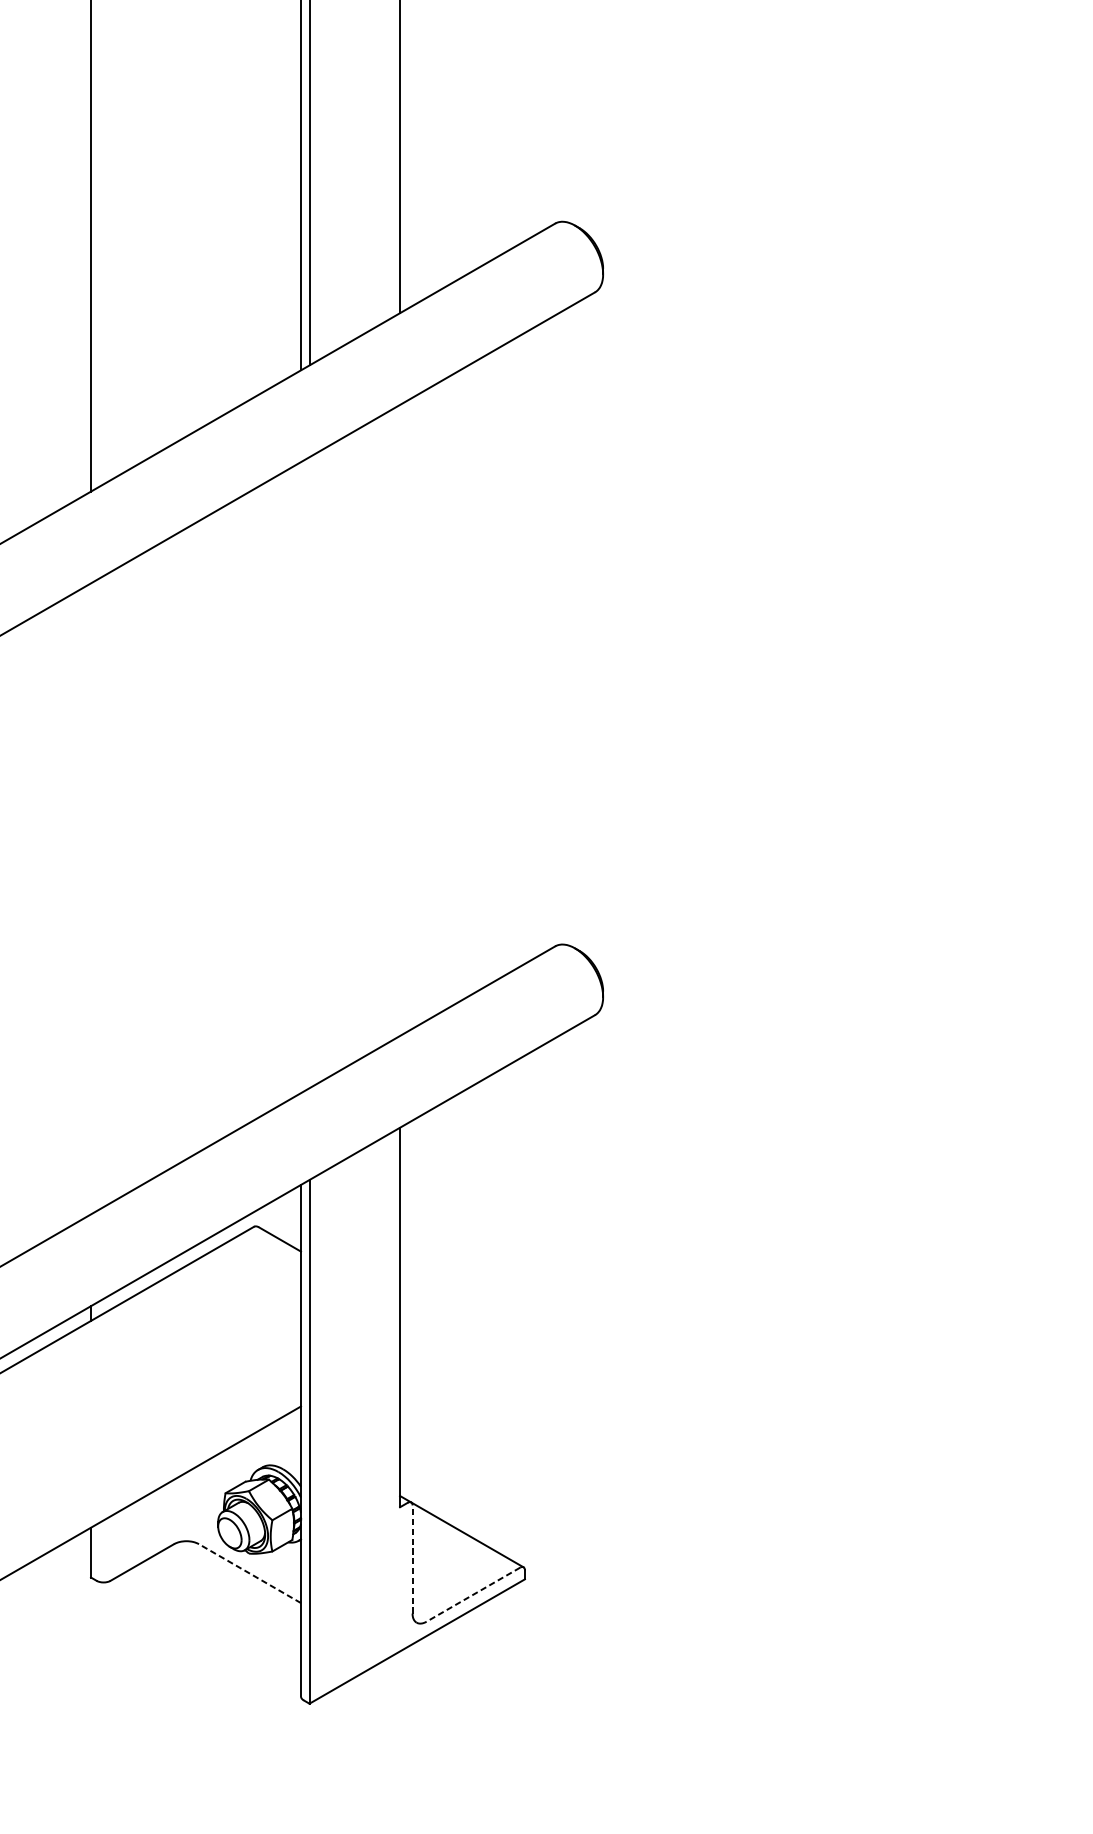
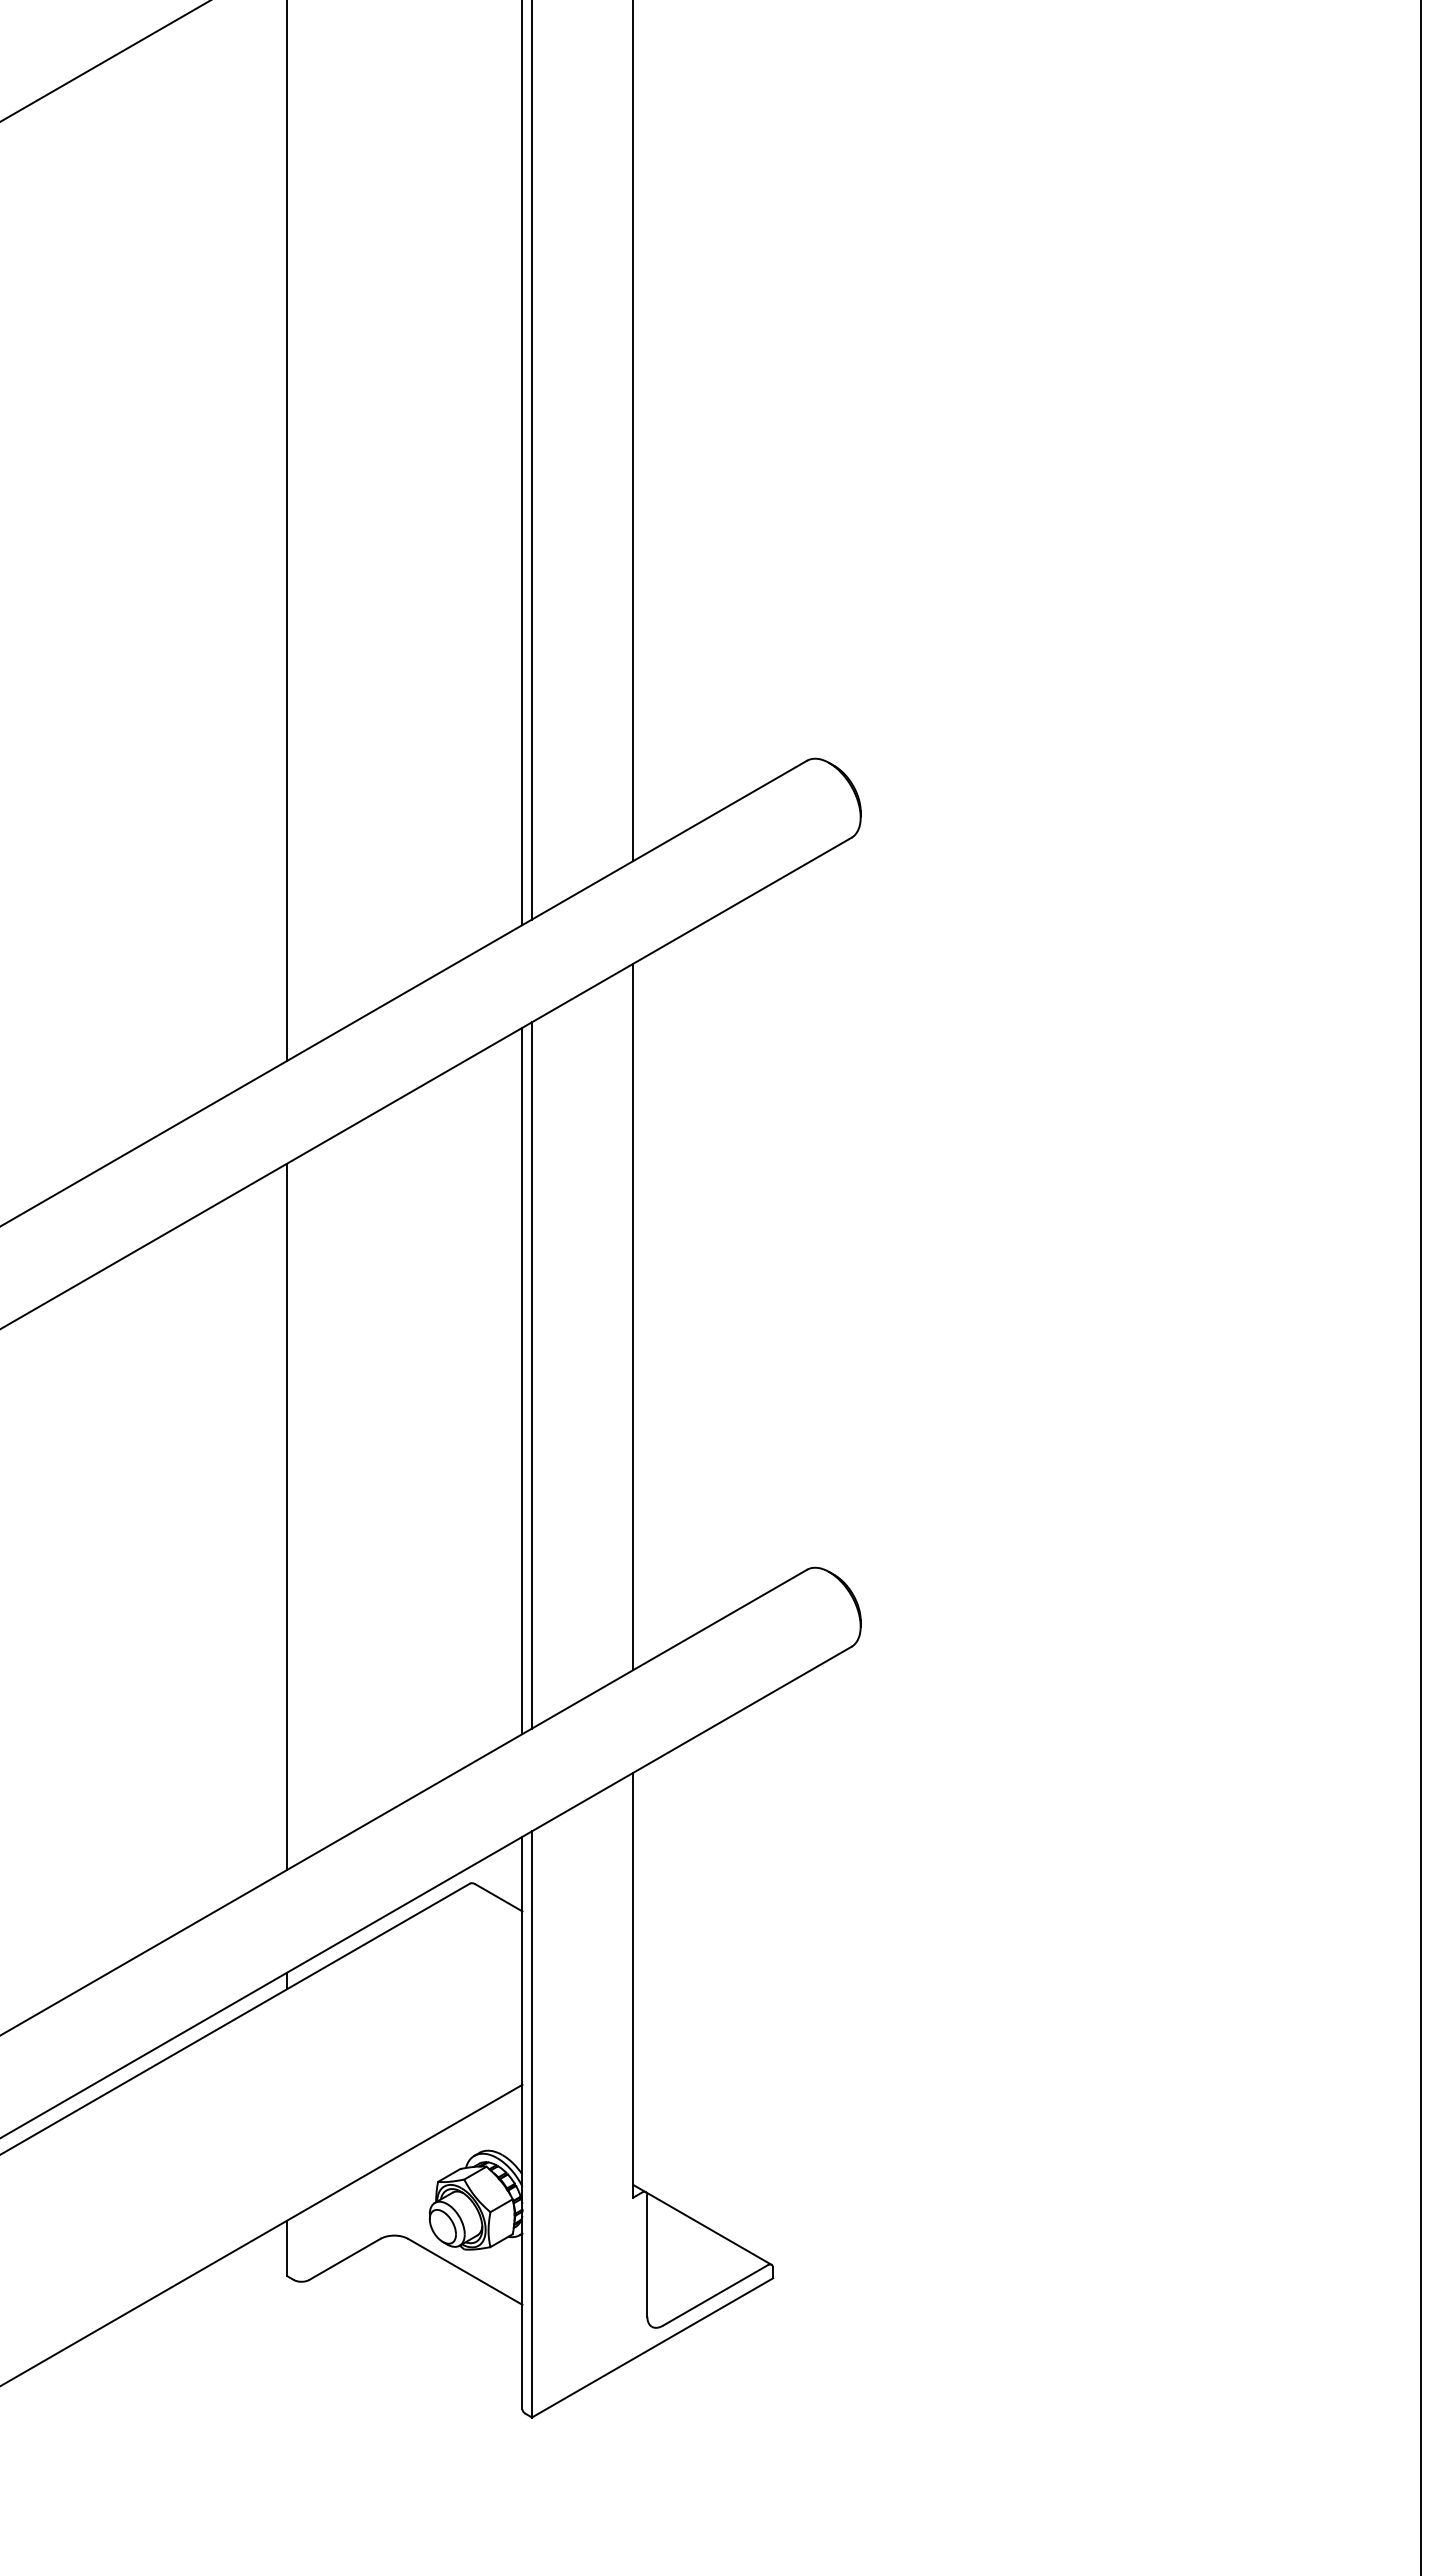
line: (400, 720) -> (633, 1316), added
line: (309, 772) -> (532, 1375), added
line: (301, 777) -> (522, 1380), added
line: (91, 898) -> (287, 1516), added
line: (412, 1559) -> (647, 2256), dashed -> solid
line: (250, 1573) -> (465, 2271), dashed -> solid
line: (473, 1594) -> (715, 2295), dashed -> solid

